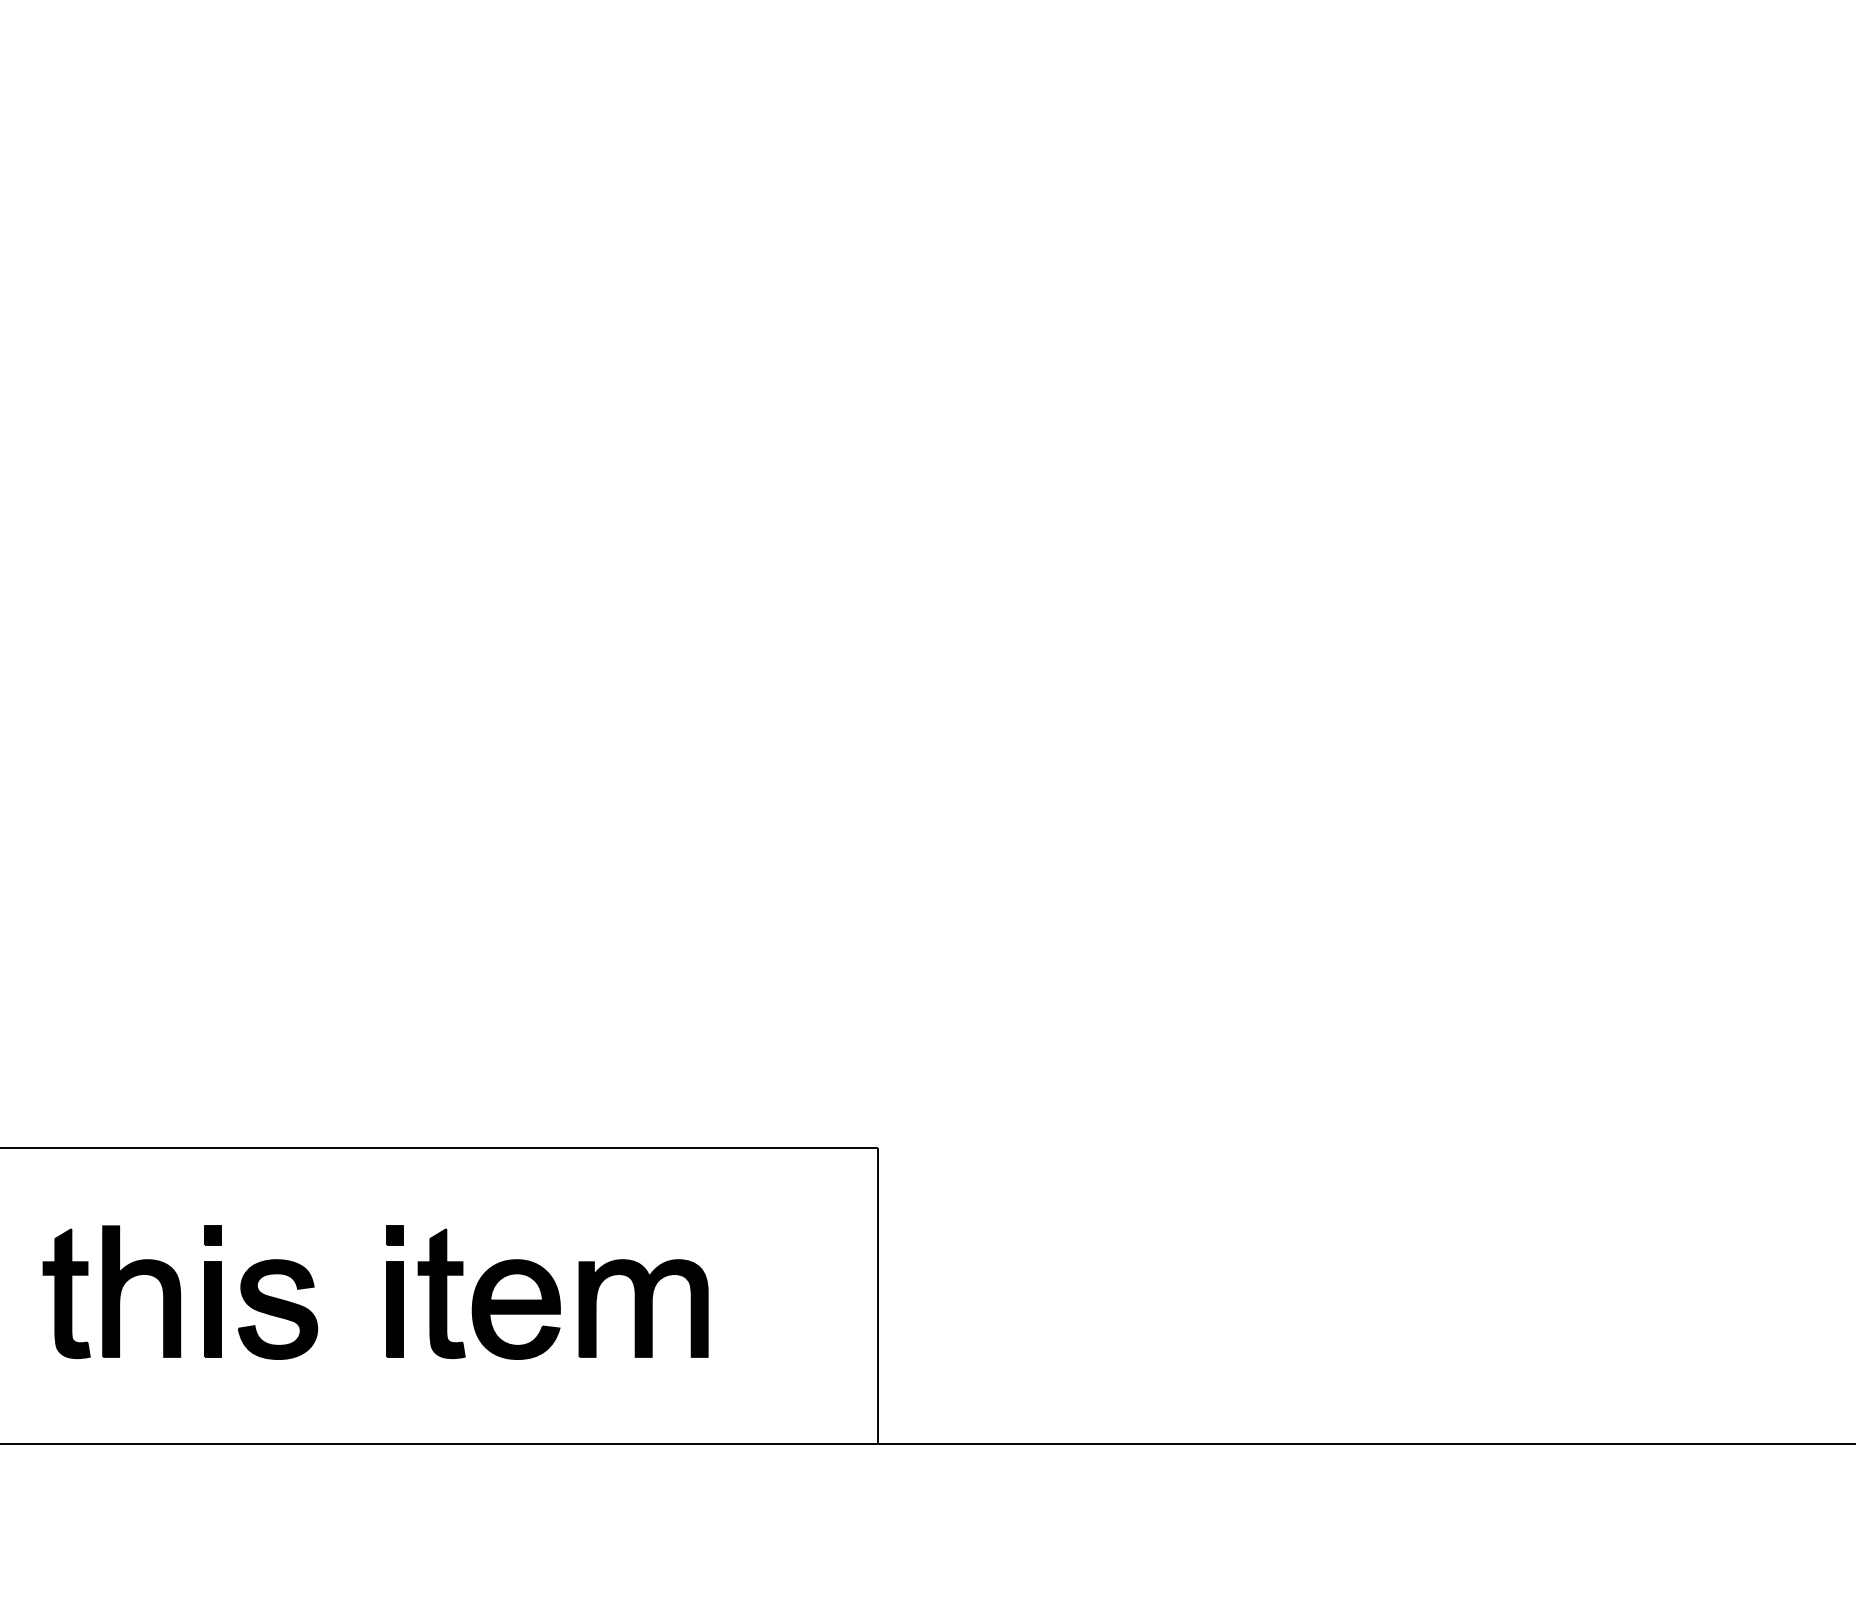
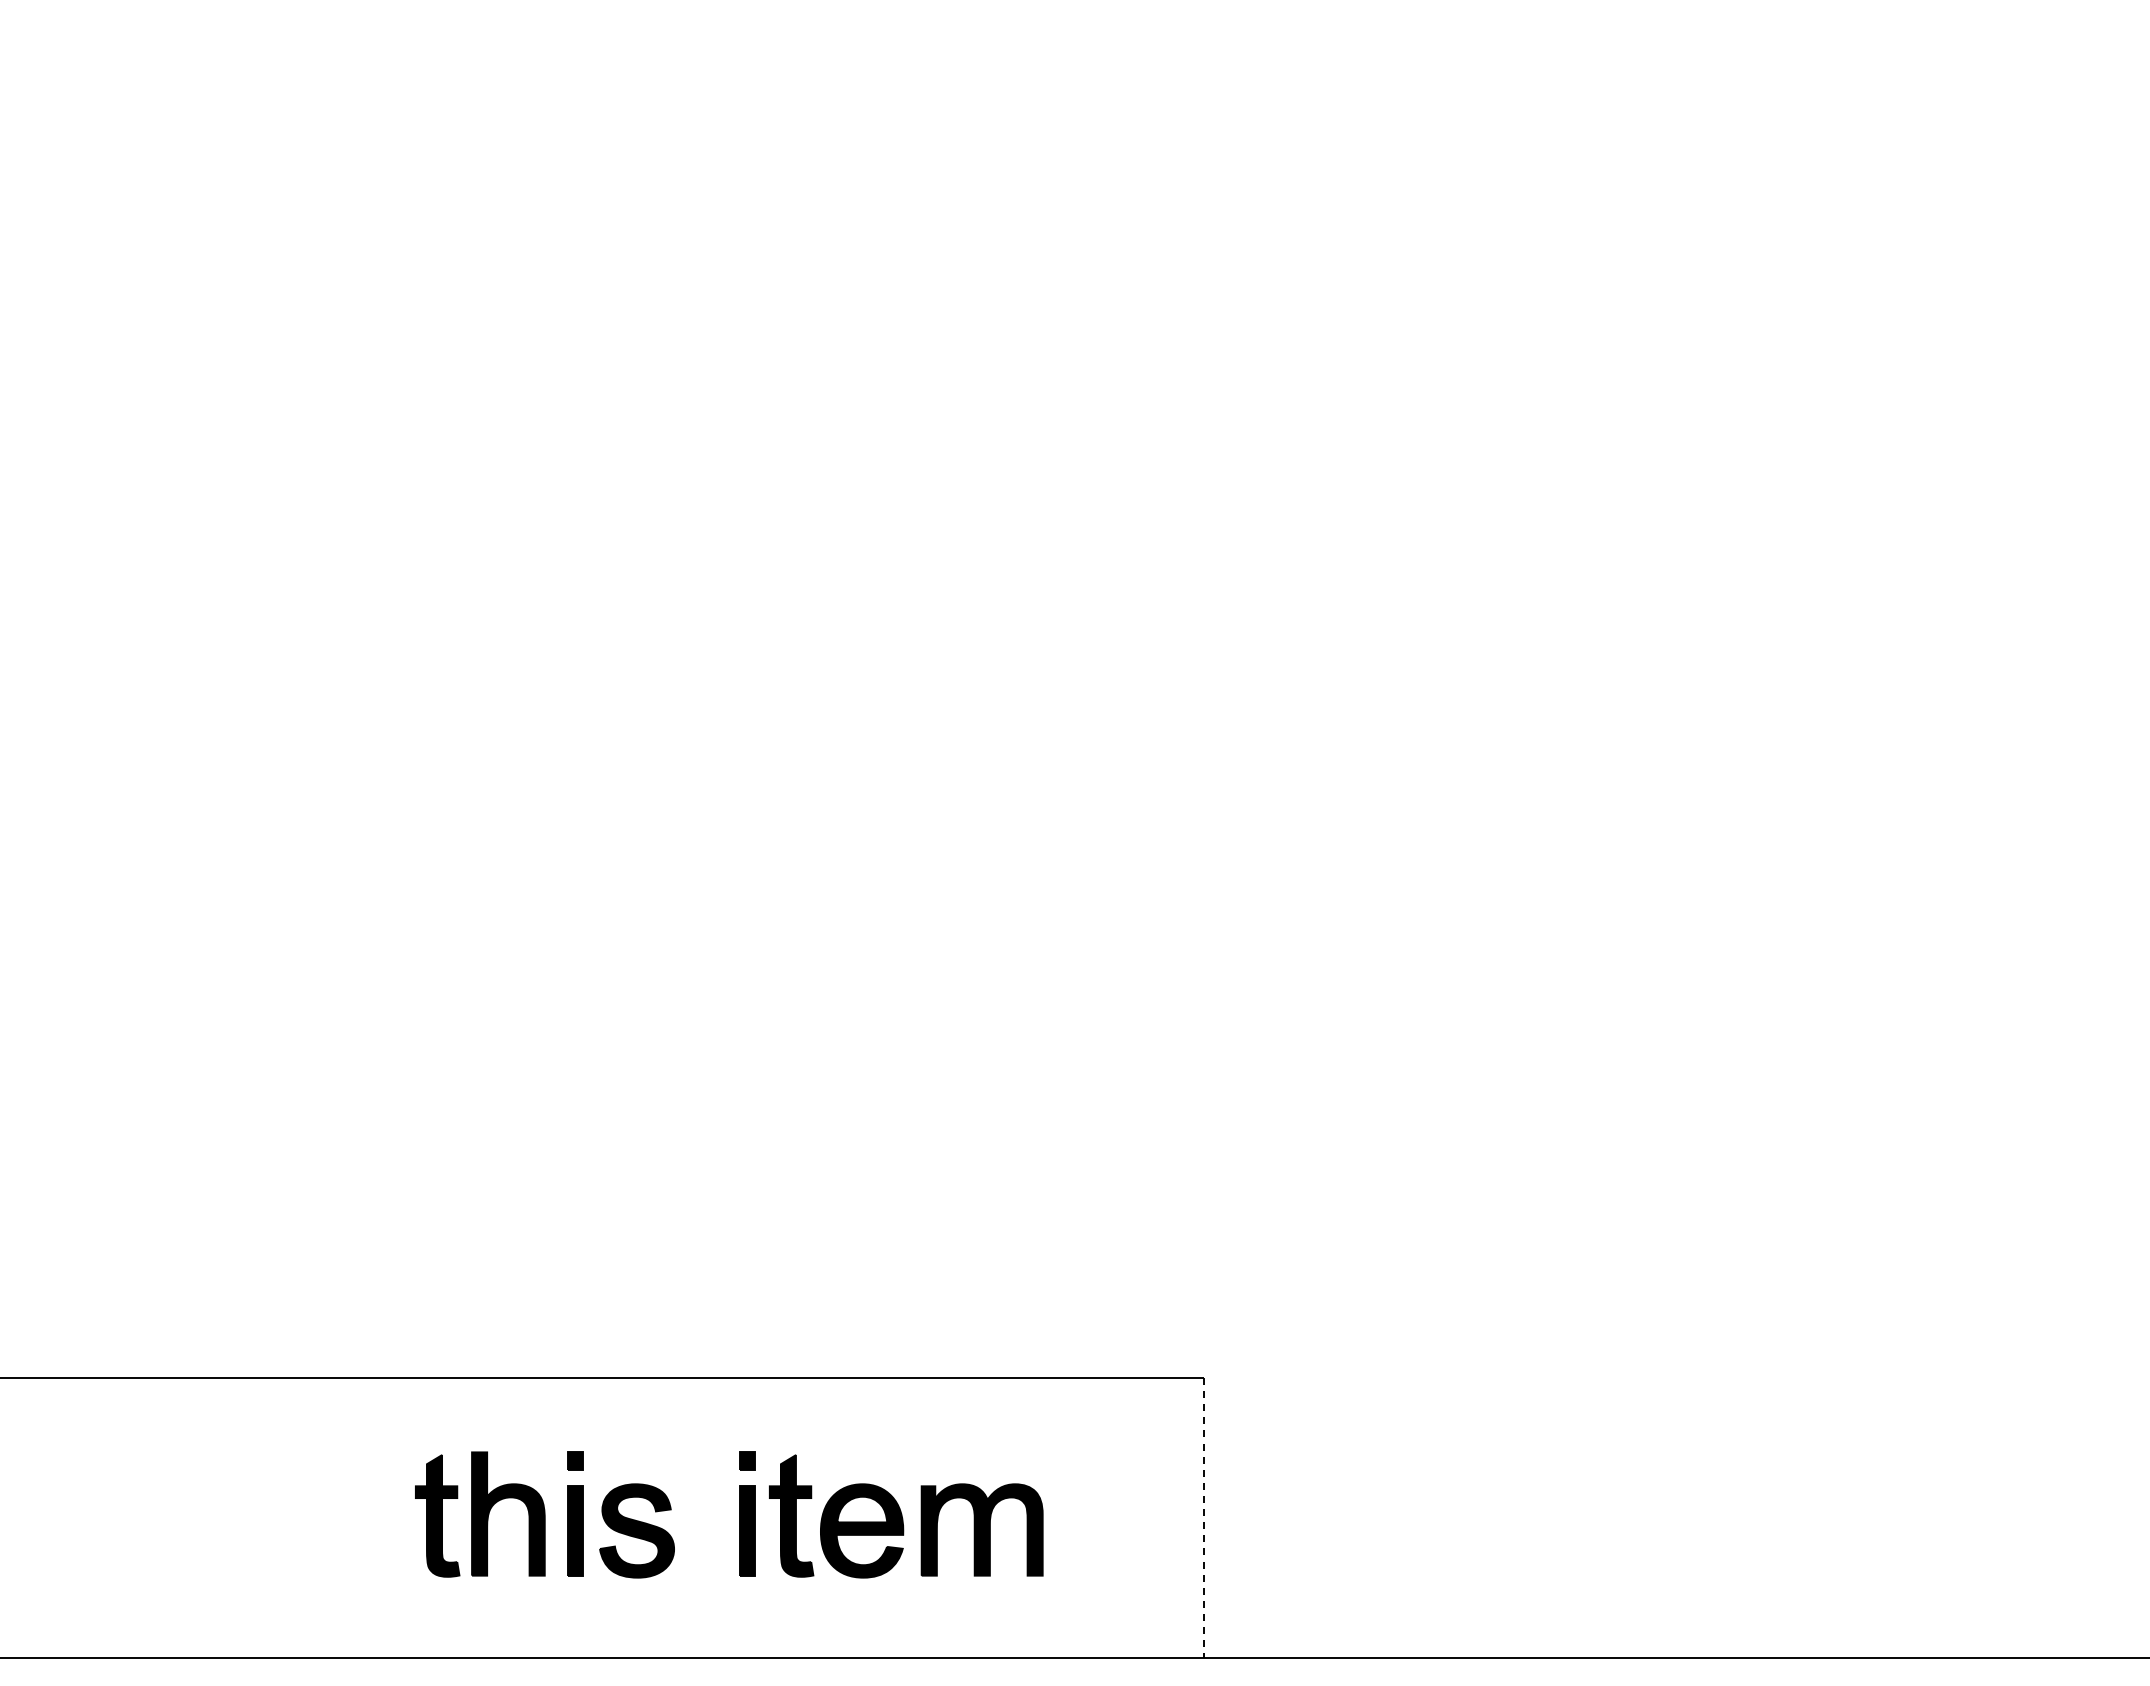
line: (878, 1295) -> (1203, 1517), solid -> dashed

